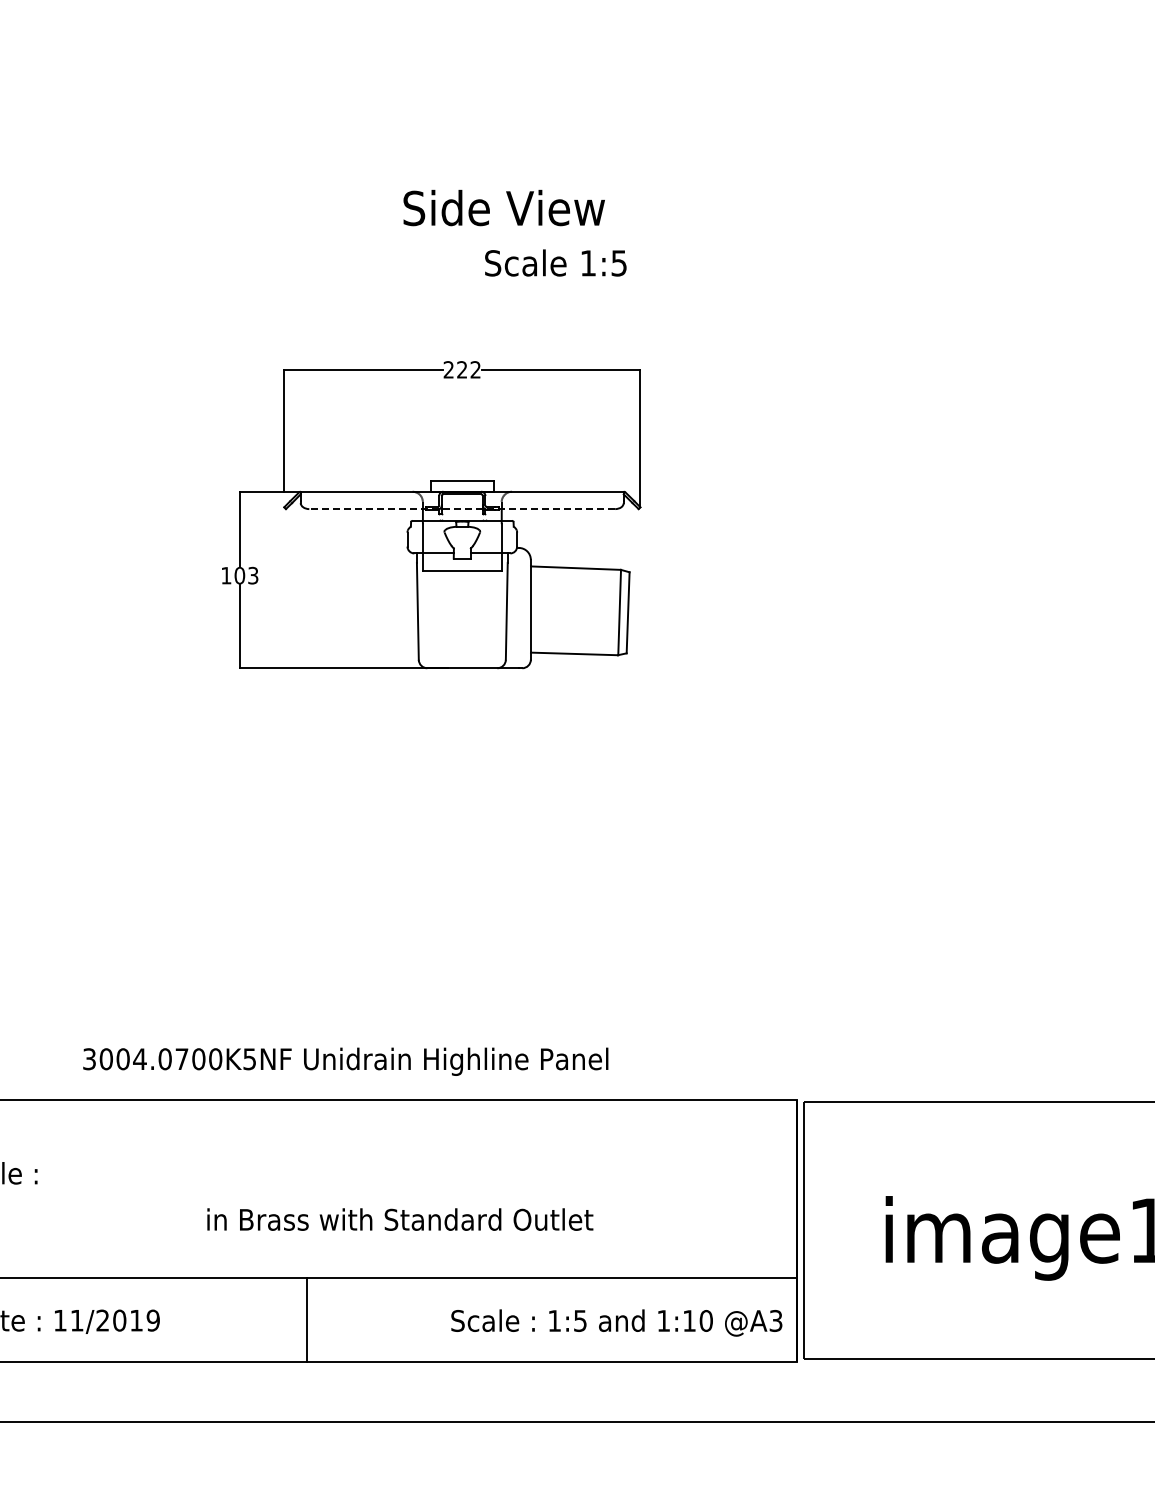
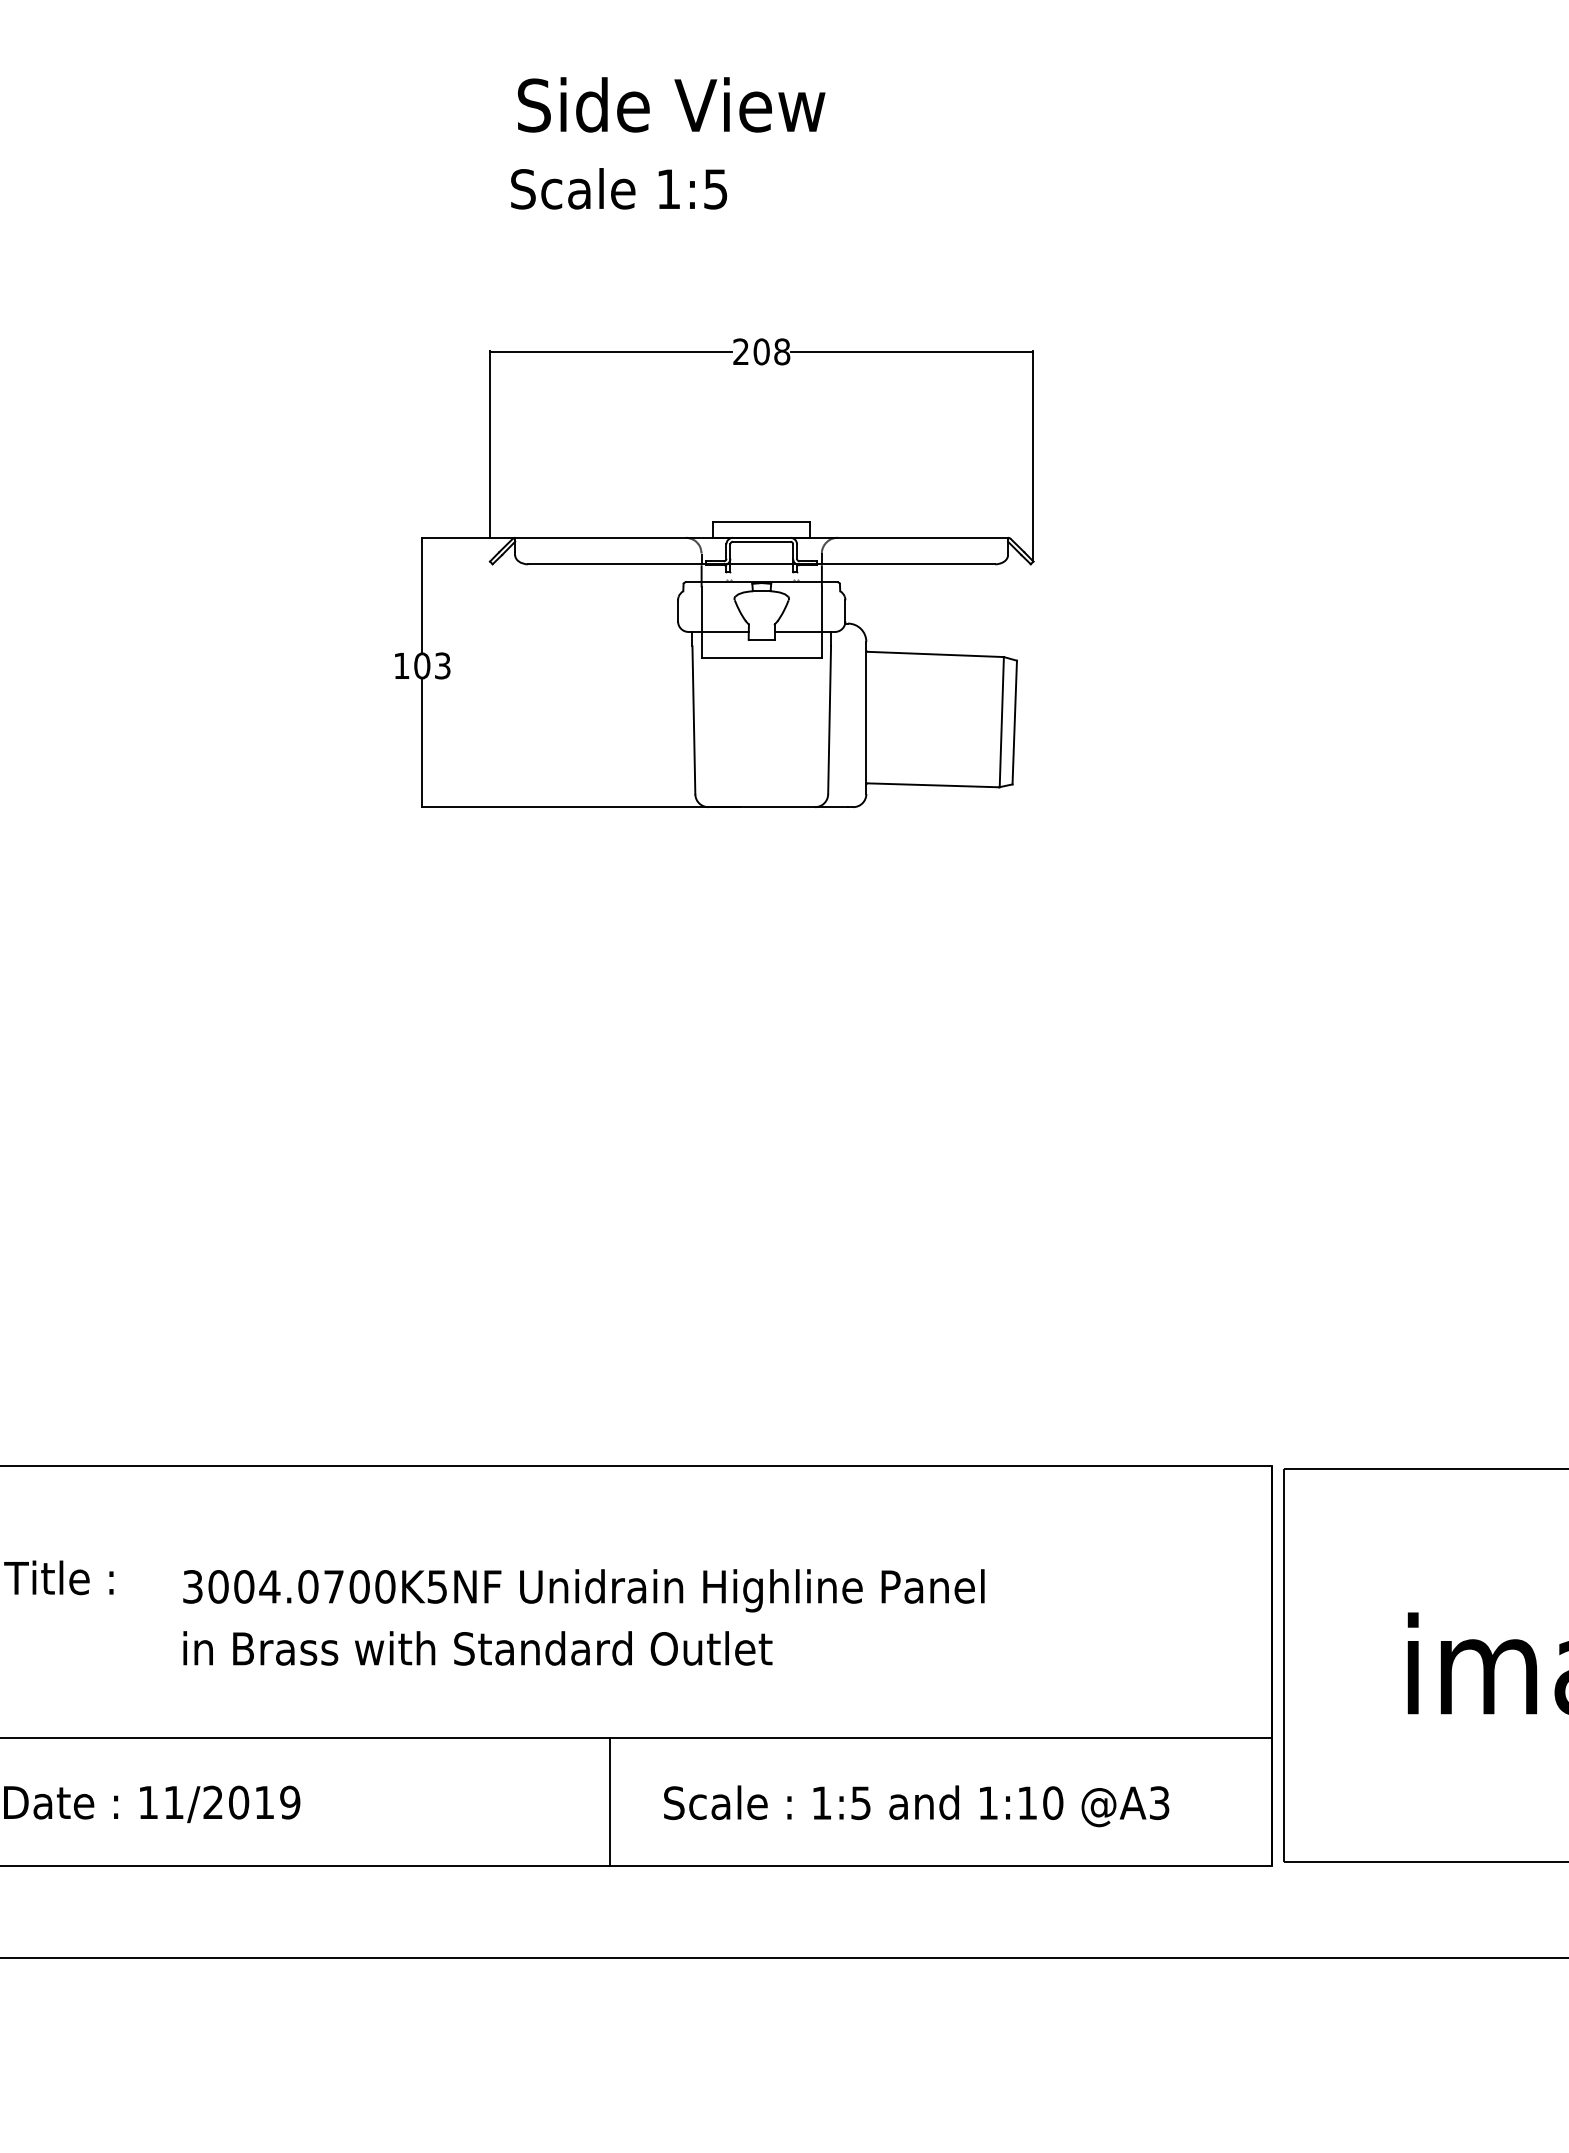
text: (503, 207) -> (670, 104), moved
text: (555, 262) -> (618, 188), moved
text: (468, 369) -> (771, 351), 222 -> 208
line: (462, 509) -> (762, 564), dashed -> solid
text: (345, 1061) -> (583, 1590), moved
text: (400, 1219) -> (478, 1648), moved
line: (306, 1319) -> (609, 1800), moved
text: (616, 1322) -> (916, 1805), moved

